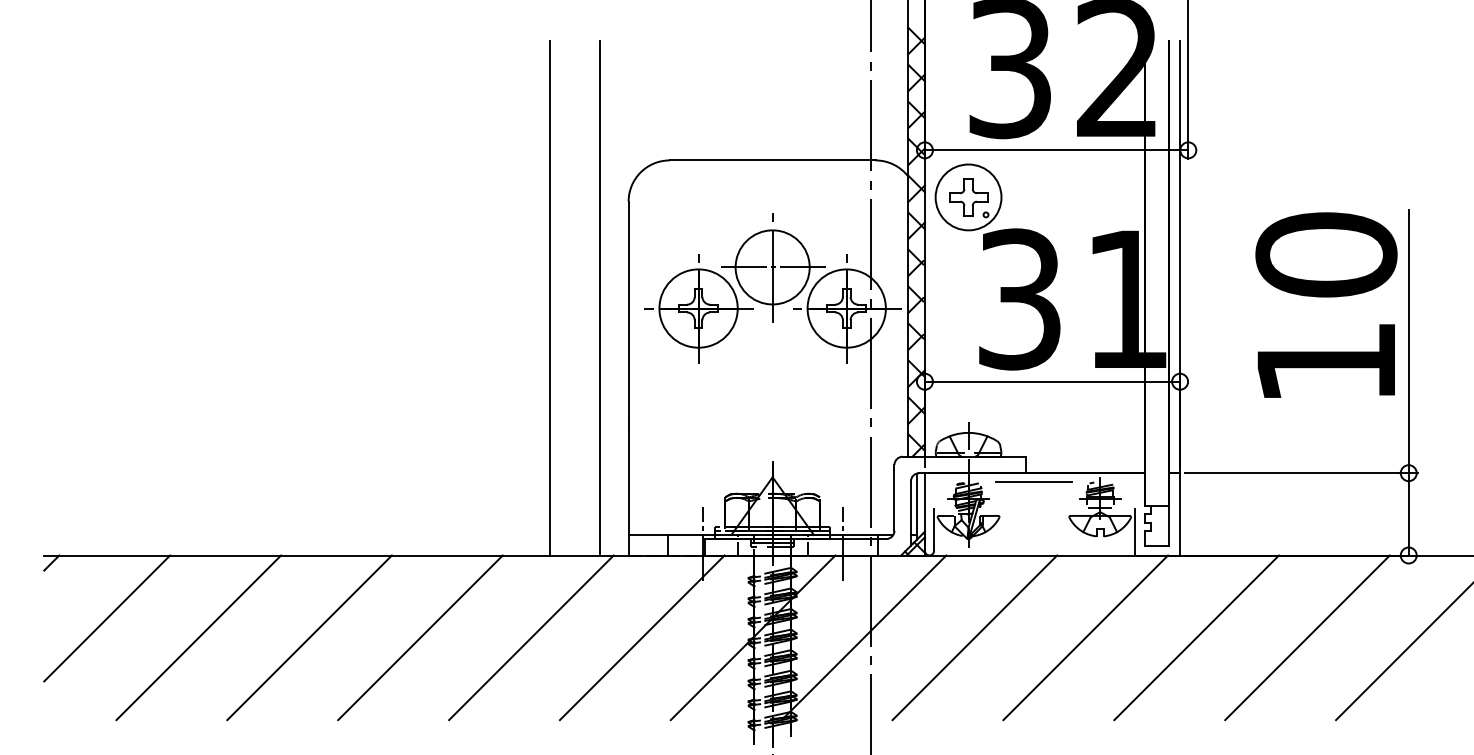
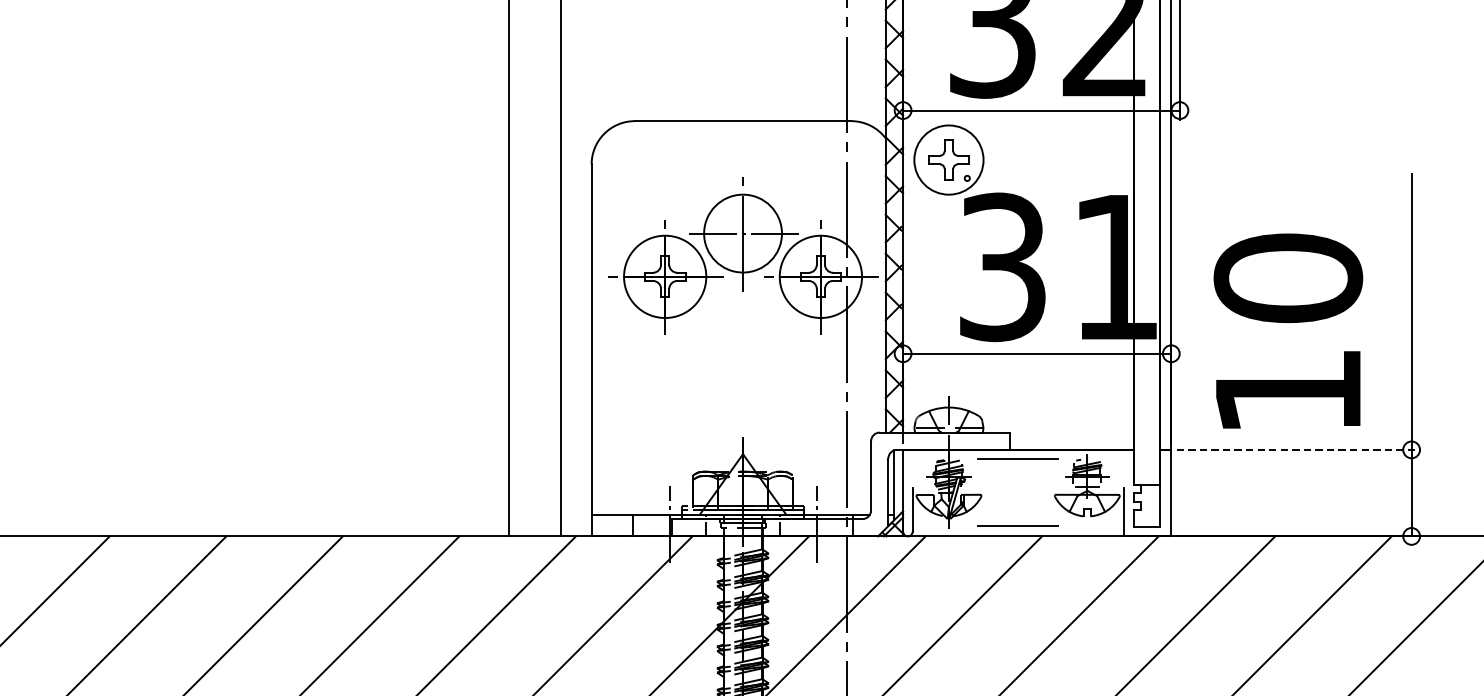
text: (1326, 304) -> (1288, 330), moved
line: (1302, 473) -> (1299, 450), solid -> dashed
line: (1033, 544) -> (1017, 524), added

